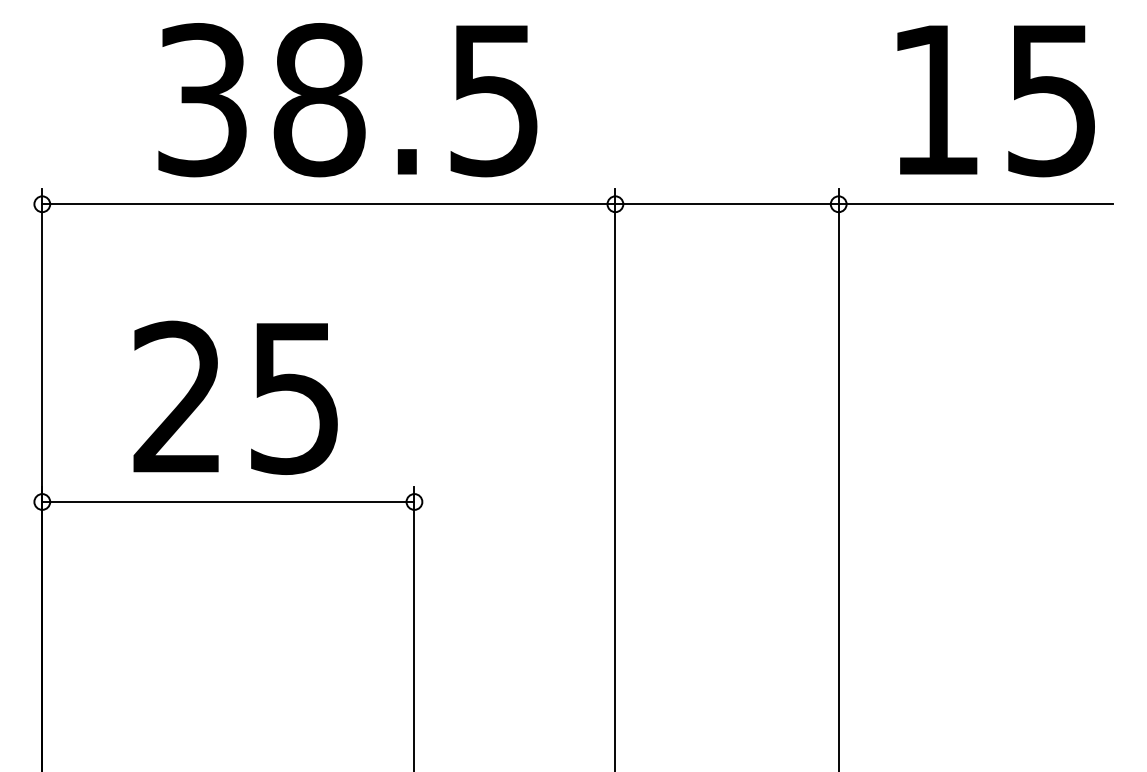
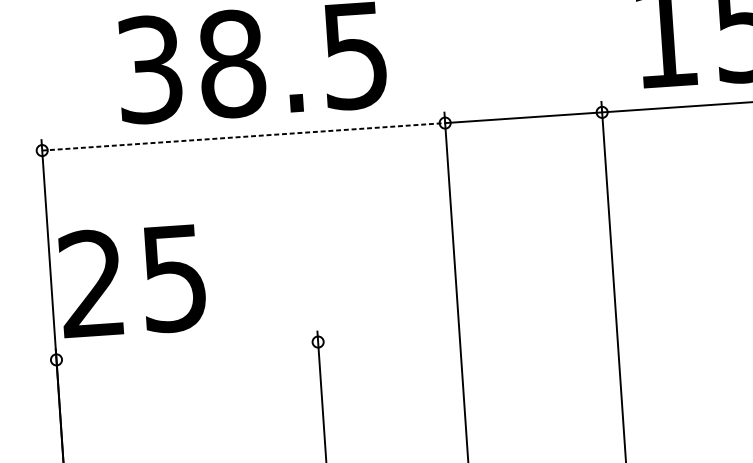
line: (328, 204) -> (243, 137), solid -> dashed
text: (235, 397) -> (132, 280), moved
line: (228, 501) -> (187, 350), removed

